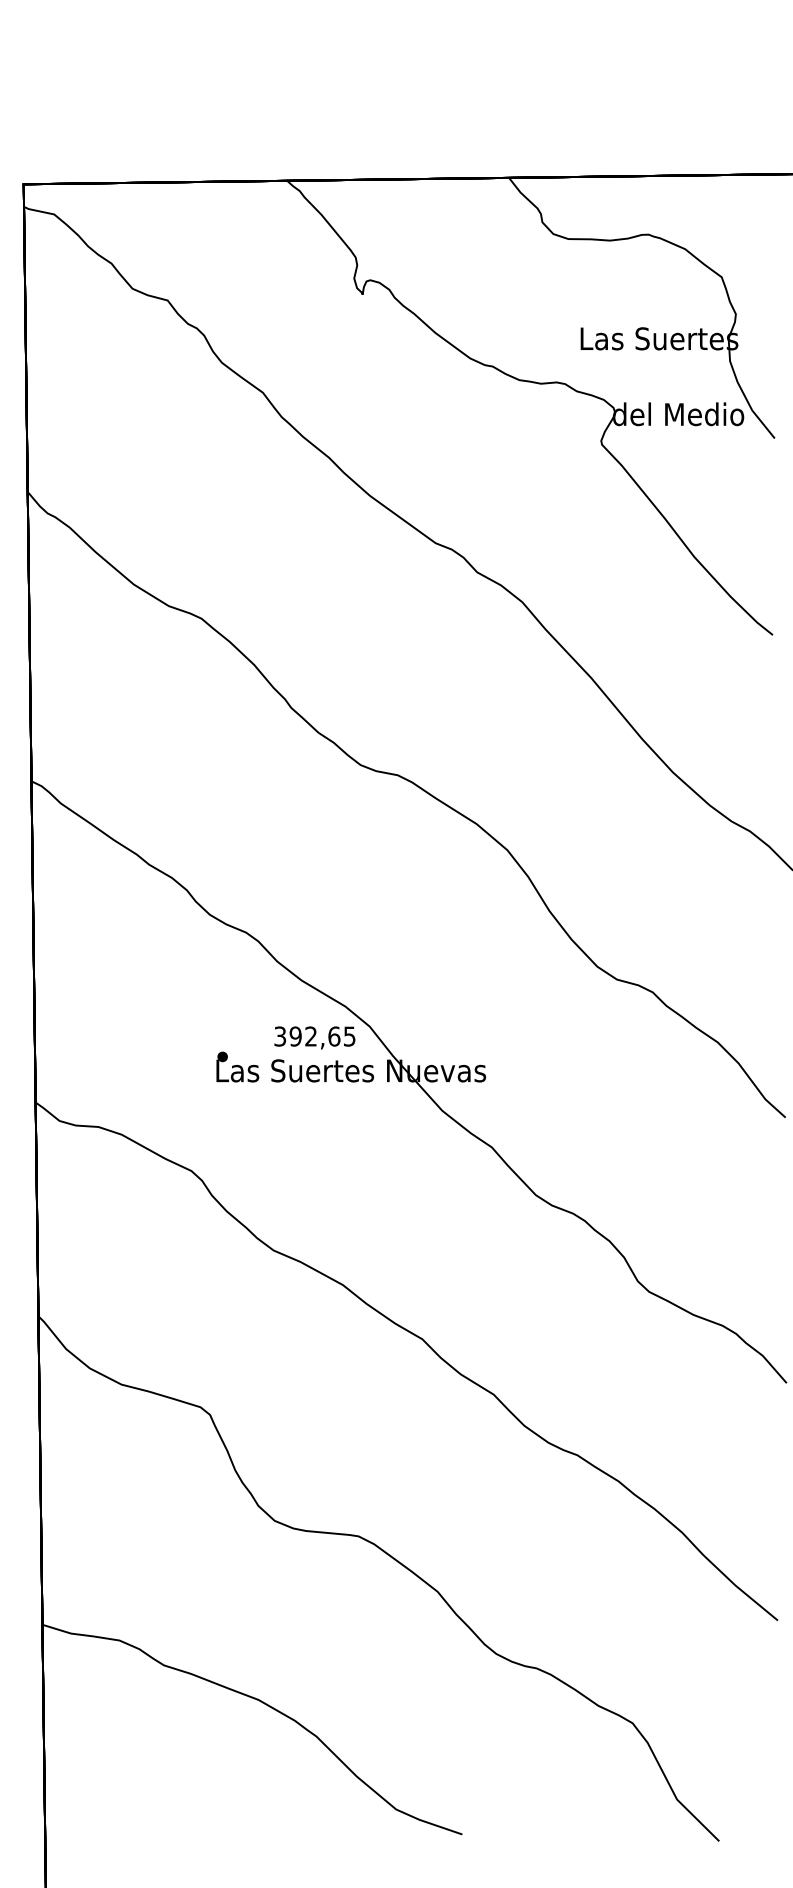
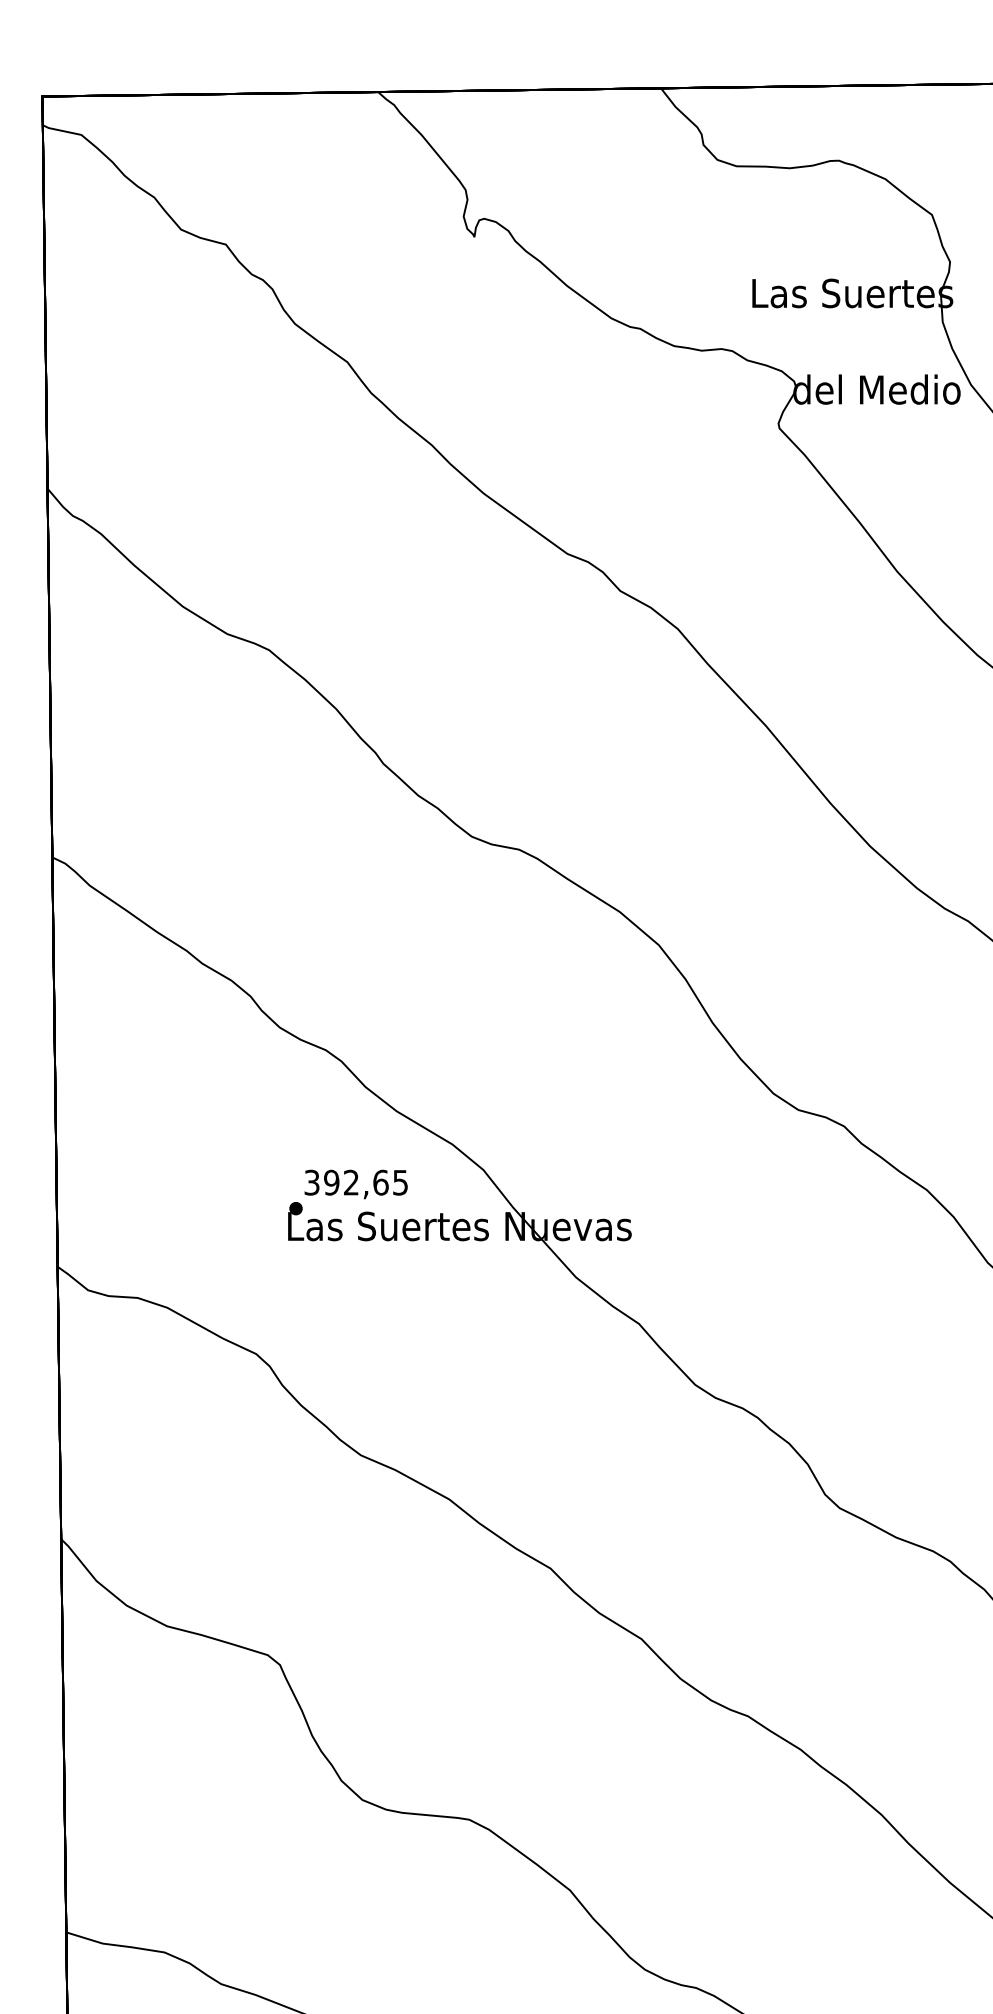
text: (314, 1037) -> (355, 1183), moved

